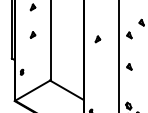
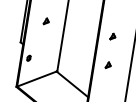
part: (97, 66) -> (108, 64), added

